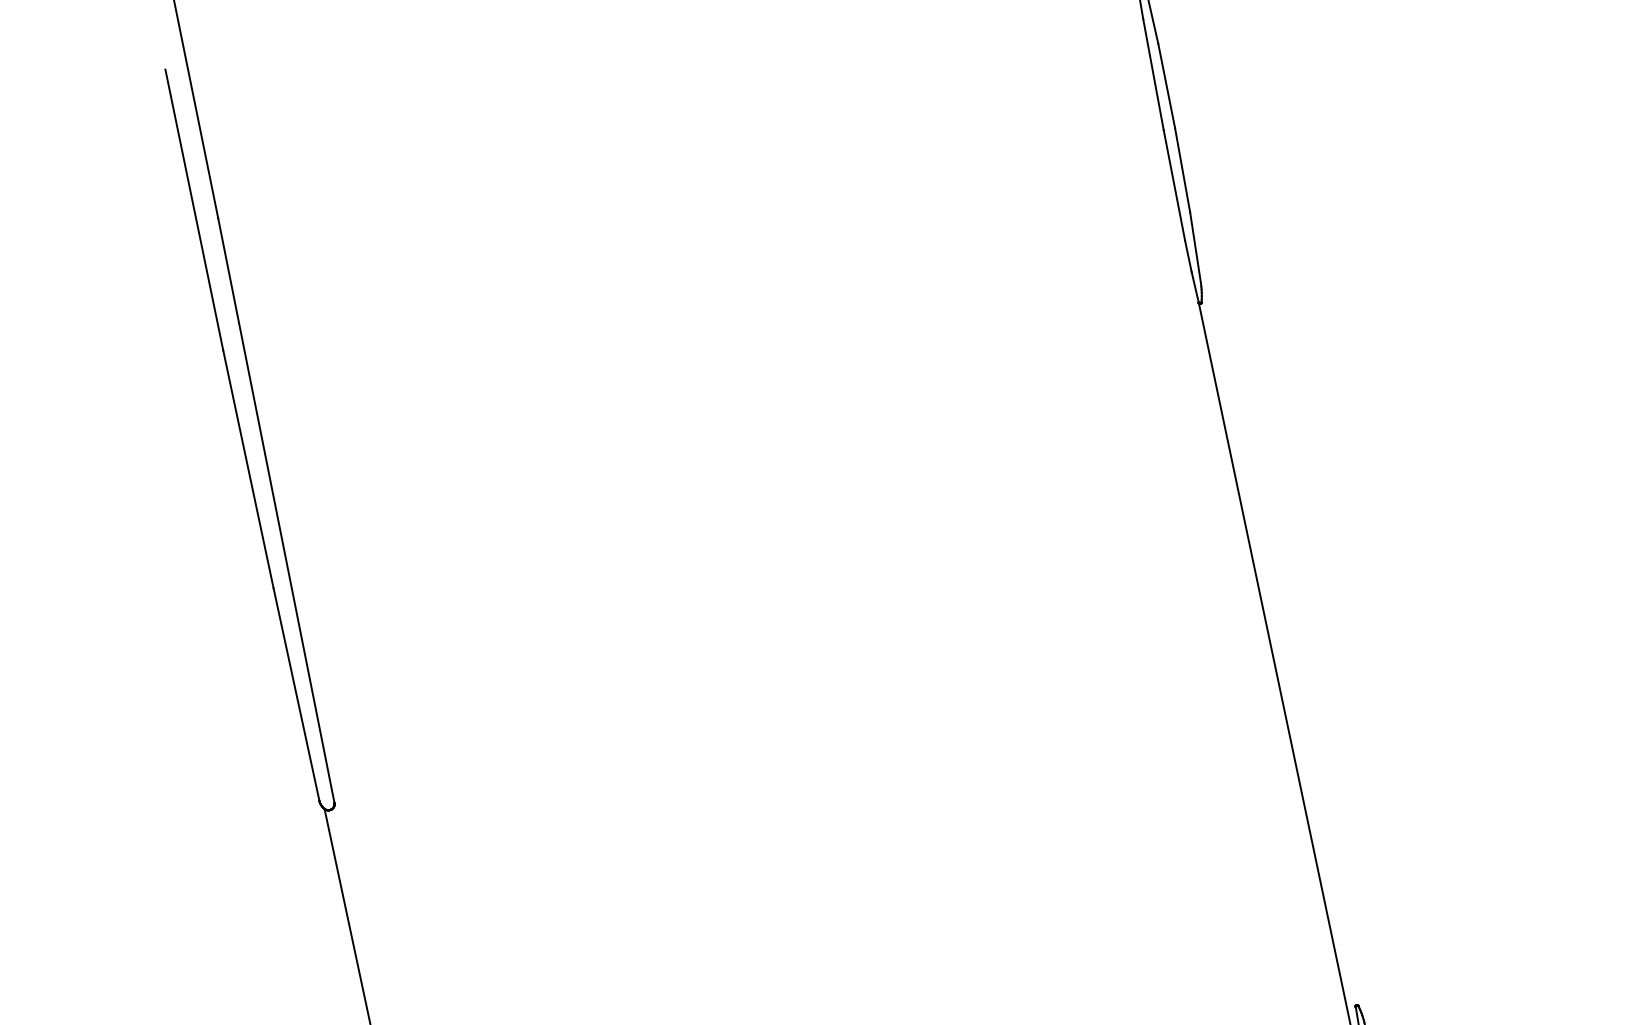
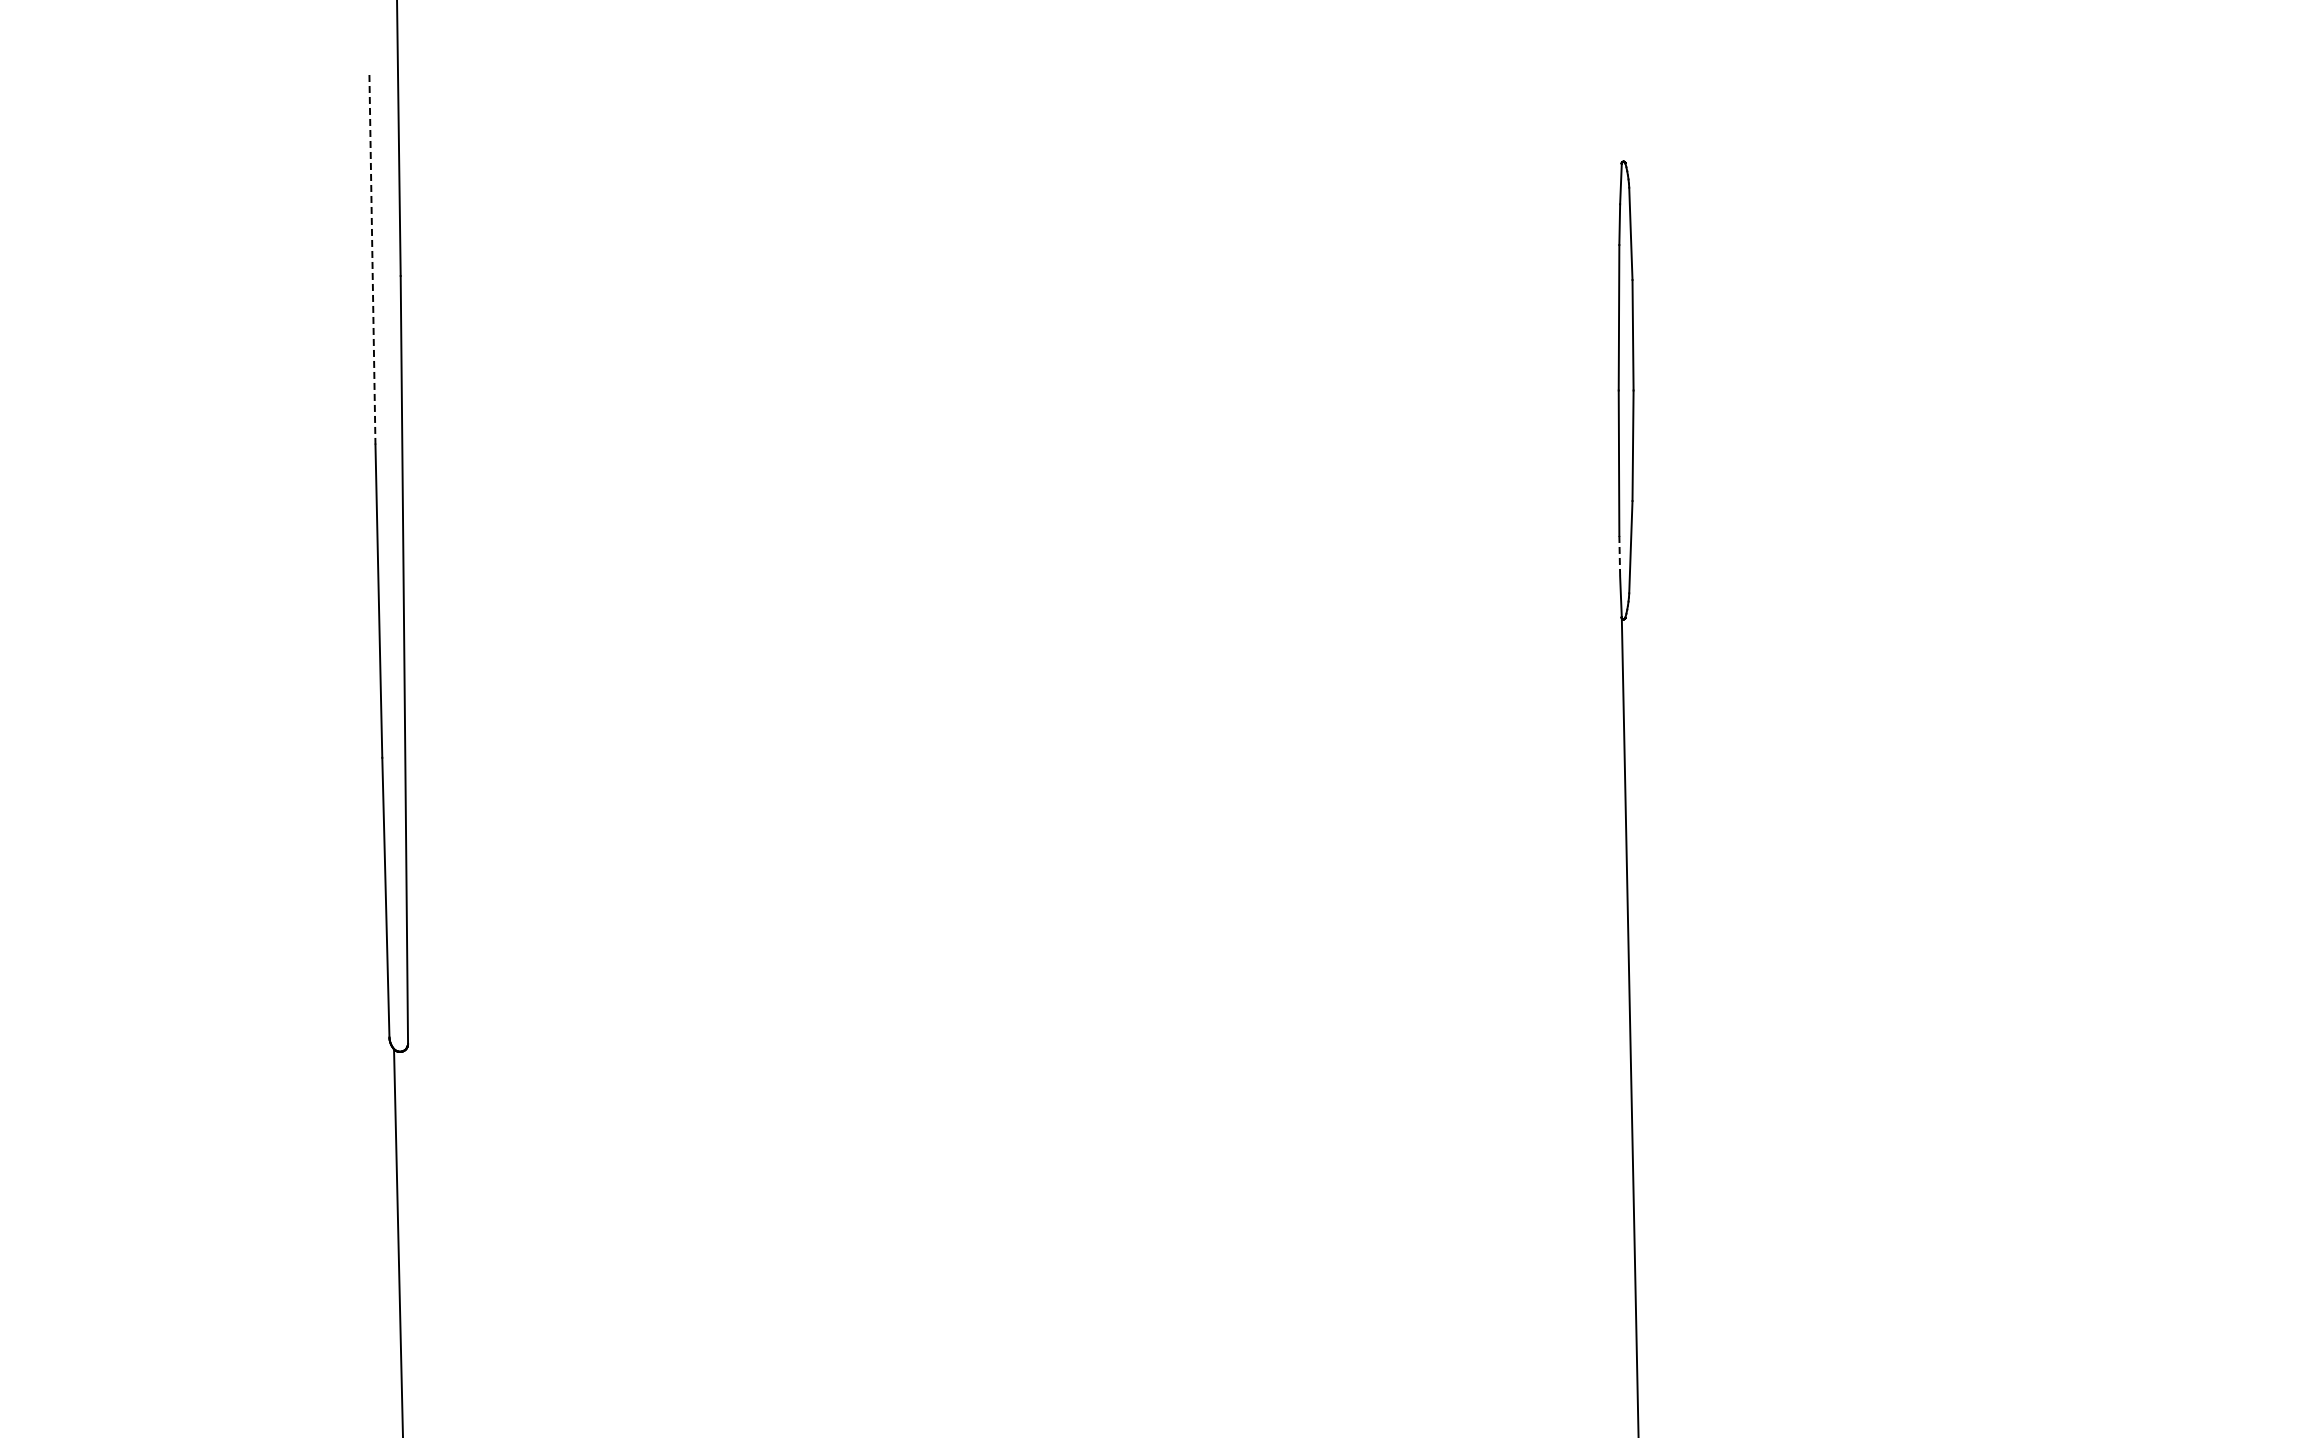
line: (194, 209) -> (372, 259), solid -> dashed
line: (1188, 256) -> (1619, 556), solid -> dashed

